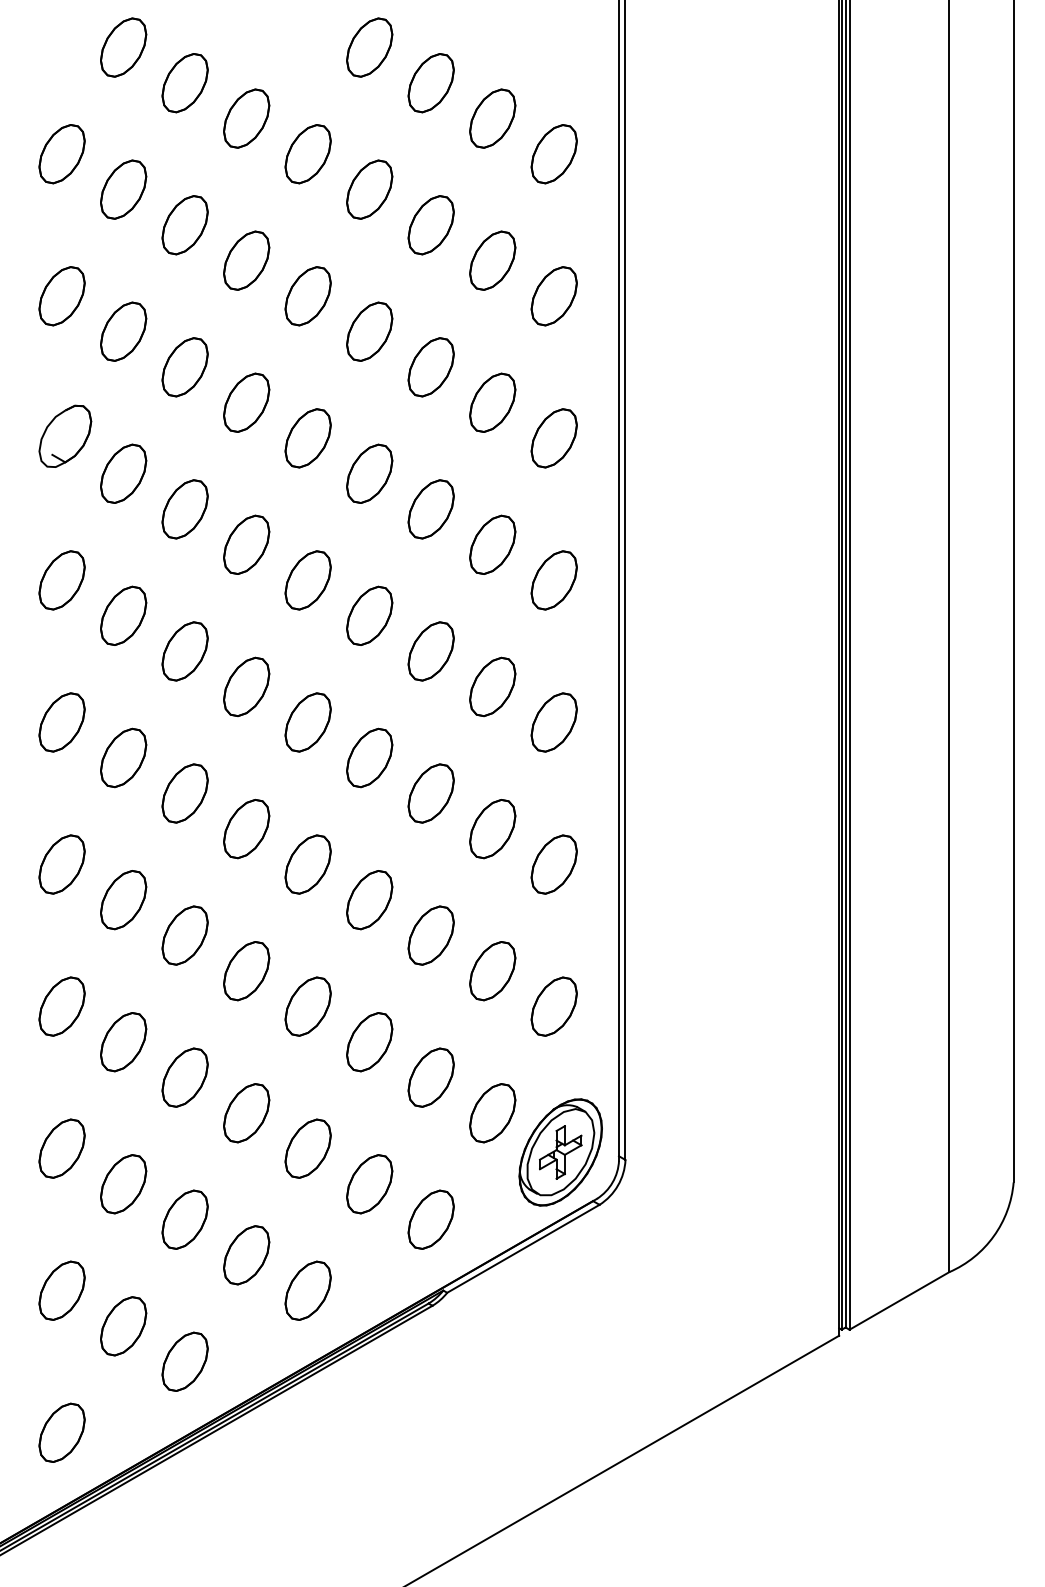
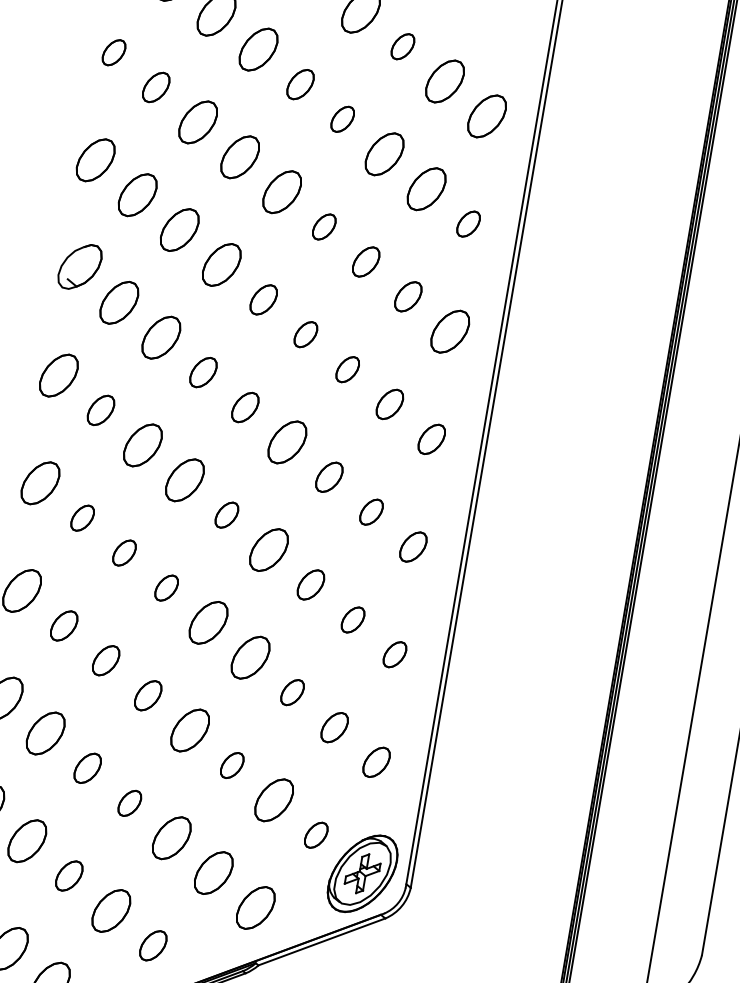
part: (430, 83) -> (402, 46), size x0.6
part: (61, 154) -> (113, 52), size x0.6
part: (307, 154) -> (300, 84), size x0.7
part: (123, 189) -> (156, 87), size x0.7
part: (369, 189) -> (342, 119), size x0.6
part: (553, 296) -> (468, 224), size x0.6
part: (369, 331) -> (324, 226), size x0.6
part: (430, 367) -> (365, 262), size x0.7
part: (492, 402) -> (408, 296), size x0.7
part: (307, 438) -> (263, 299), size x0.7
part: (369, 473) -> (305, 334), size x0.6
part: (430, 509) -> (347, 369), size x0.6
part: (246, 544) -> (203, 372), size x0.7
part: (492, 544) -> (389, 404), size x0.7
part: (307, 580) -> (244, 407), size x0.7
part: (553, 580) -> (431, 439), size x0.7
part: (123, 615) -> (100, 410), size x0.7
part: (430, 651) -> (328, 477), size x0.7
part: (492, 686) -> (371, 511), size x0.6
part: (307, 722) -> (226, 515), size x0.6
part: (553, 722) -> (412, 546), size x0.7
part: (123, 757) -> (82, 517), size x0.6
part: (184, 793) -> (124, 552), size x0.6
part: (430, 793) -> (310, 584), size x0.7
part: (246, 829) -> (166, 588), size x0.6
part: (492, 829) -> (352, 620), size x0.6
part: (553, 864) -> (394, 654), size x0.6
part: (123, 900) -> (63, 626), size x0.7
part: (184, 935) -> (105, 660), size x0.7
part: (430, 935) -> (292, 692), size x0.6
part: (246, 971) -> (147, 695), size x0.7
part: (492, 971) -> (334, 727), size x0.7
part: (553, 1006) -> (376, 762), size x0.7
part: (369, 1042) -> (232, 765), size x0.6
part: (184, 1077) -> (87, 768), size x0.7
part: (246, 1113) -> (129, 803), size x0.6
part: (492, 1113) -> (316, 835), size x0.6
part: (184, 1219) -> (68, 875), size x0.7
part: (307, 1290) -> (152, 945), size x0.7

